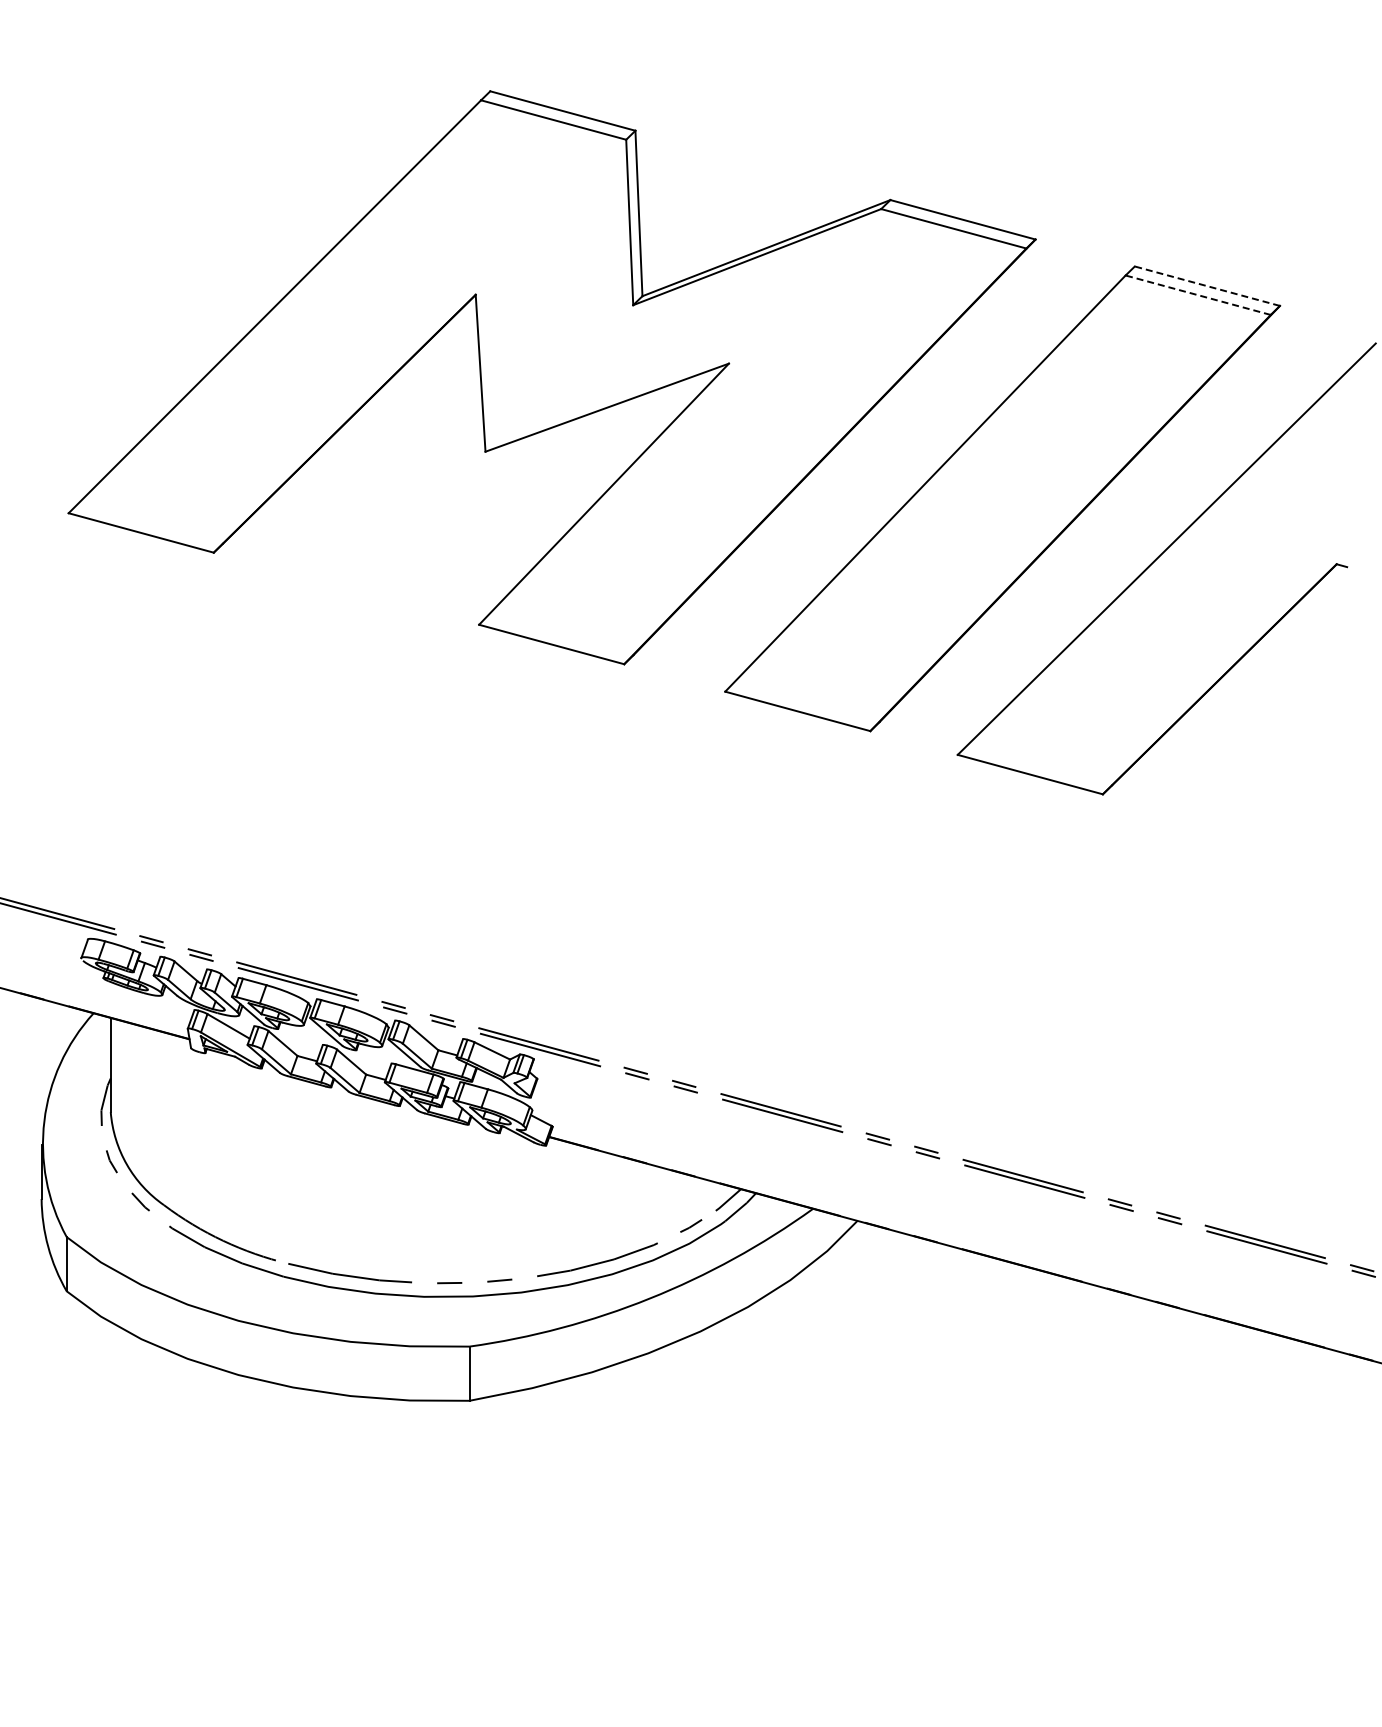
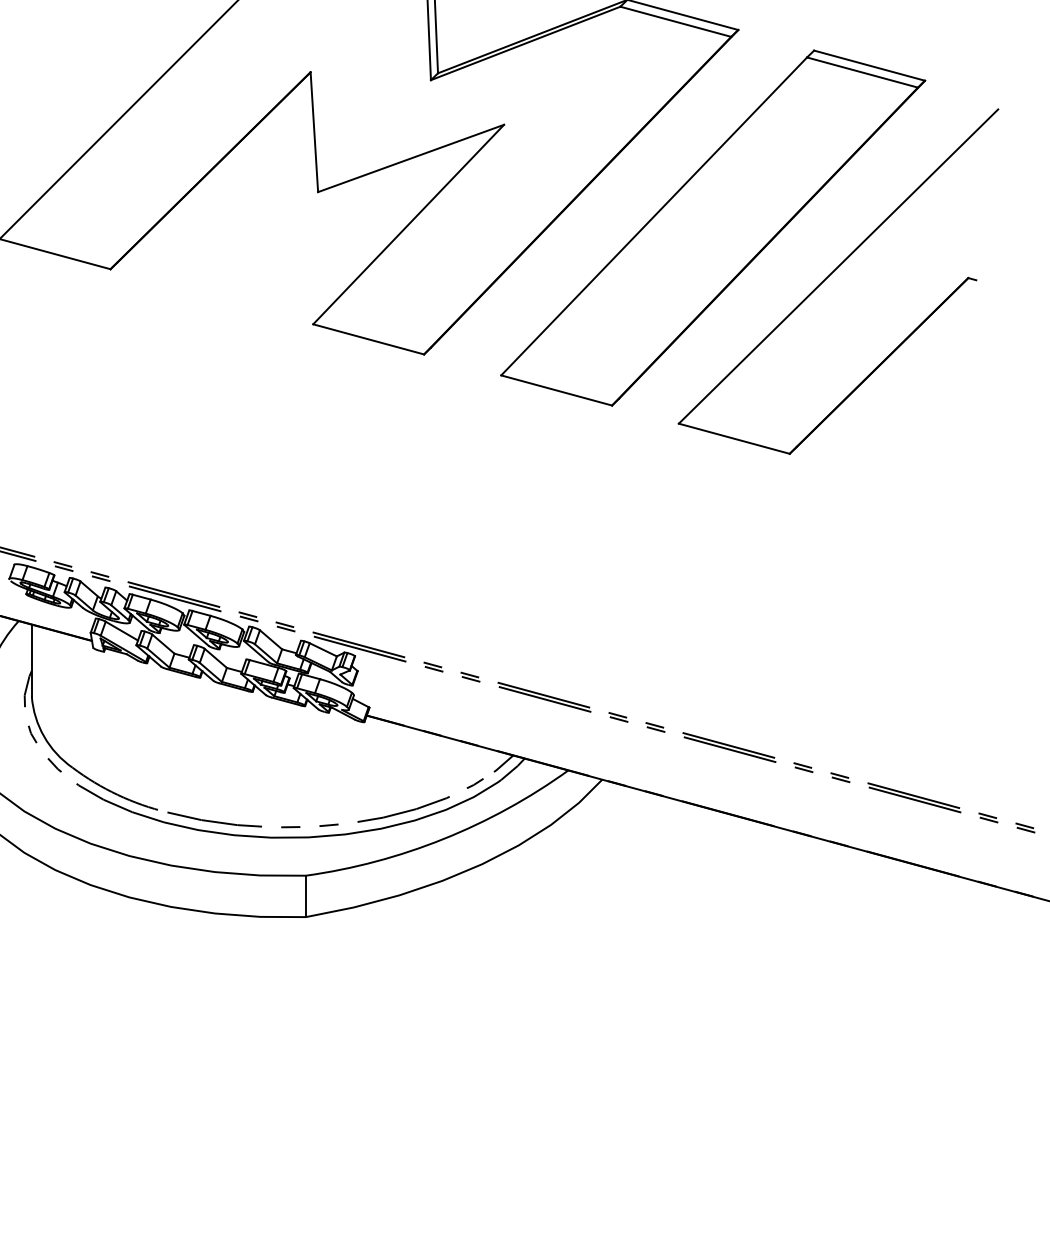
line: (1206, 286) -> (868, 65), dashed -> solid
line: (1197, 295) -> (862, 72), dashed -> solid

